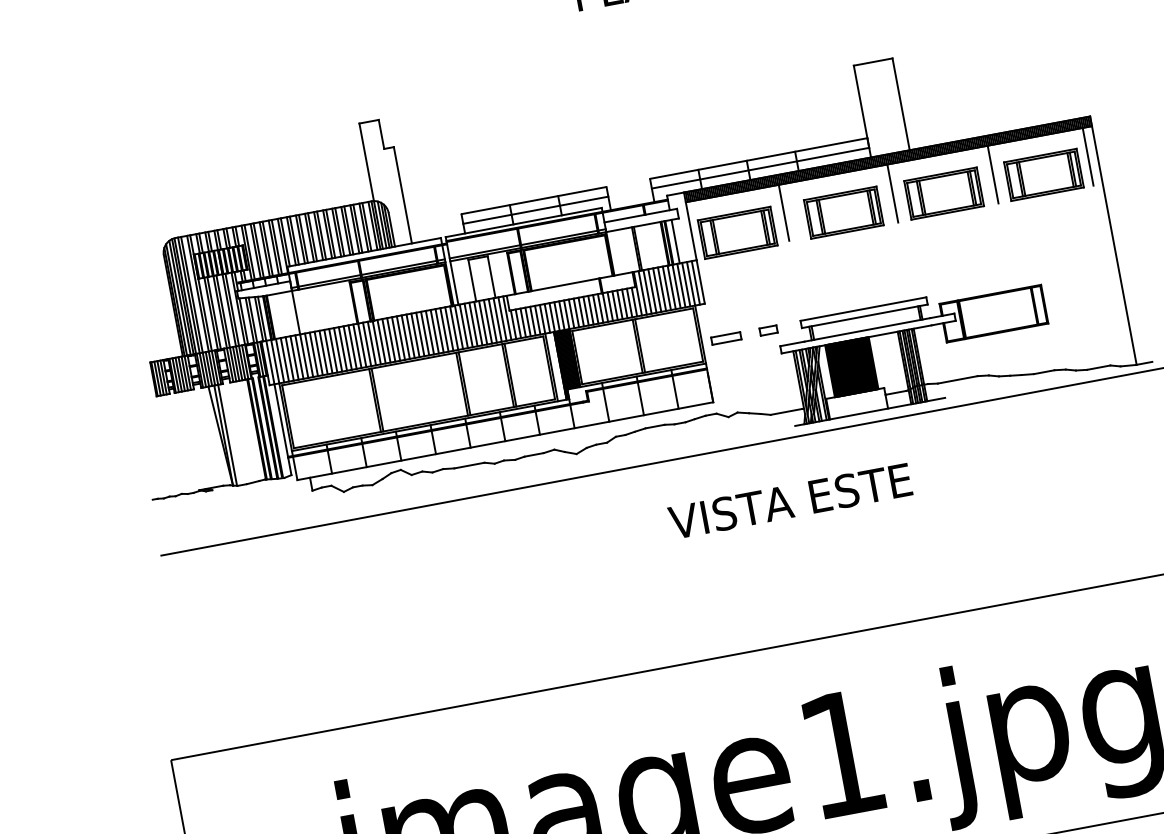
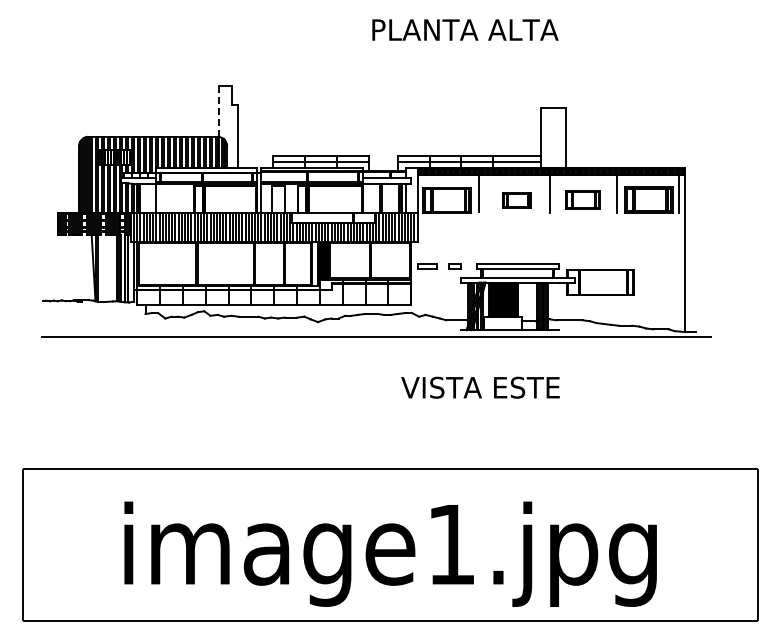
line: (366, 160) -> (219, 110), solid -> dashed
part: (943, 192) -> (582, 199), size x0.7
part: (843, 213) -> (516, 200), size x0.6
text: (790, 501) -> (480, 387), moved

